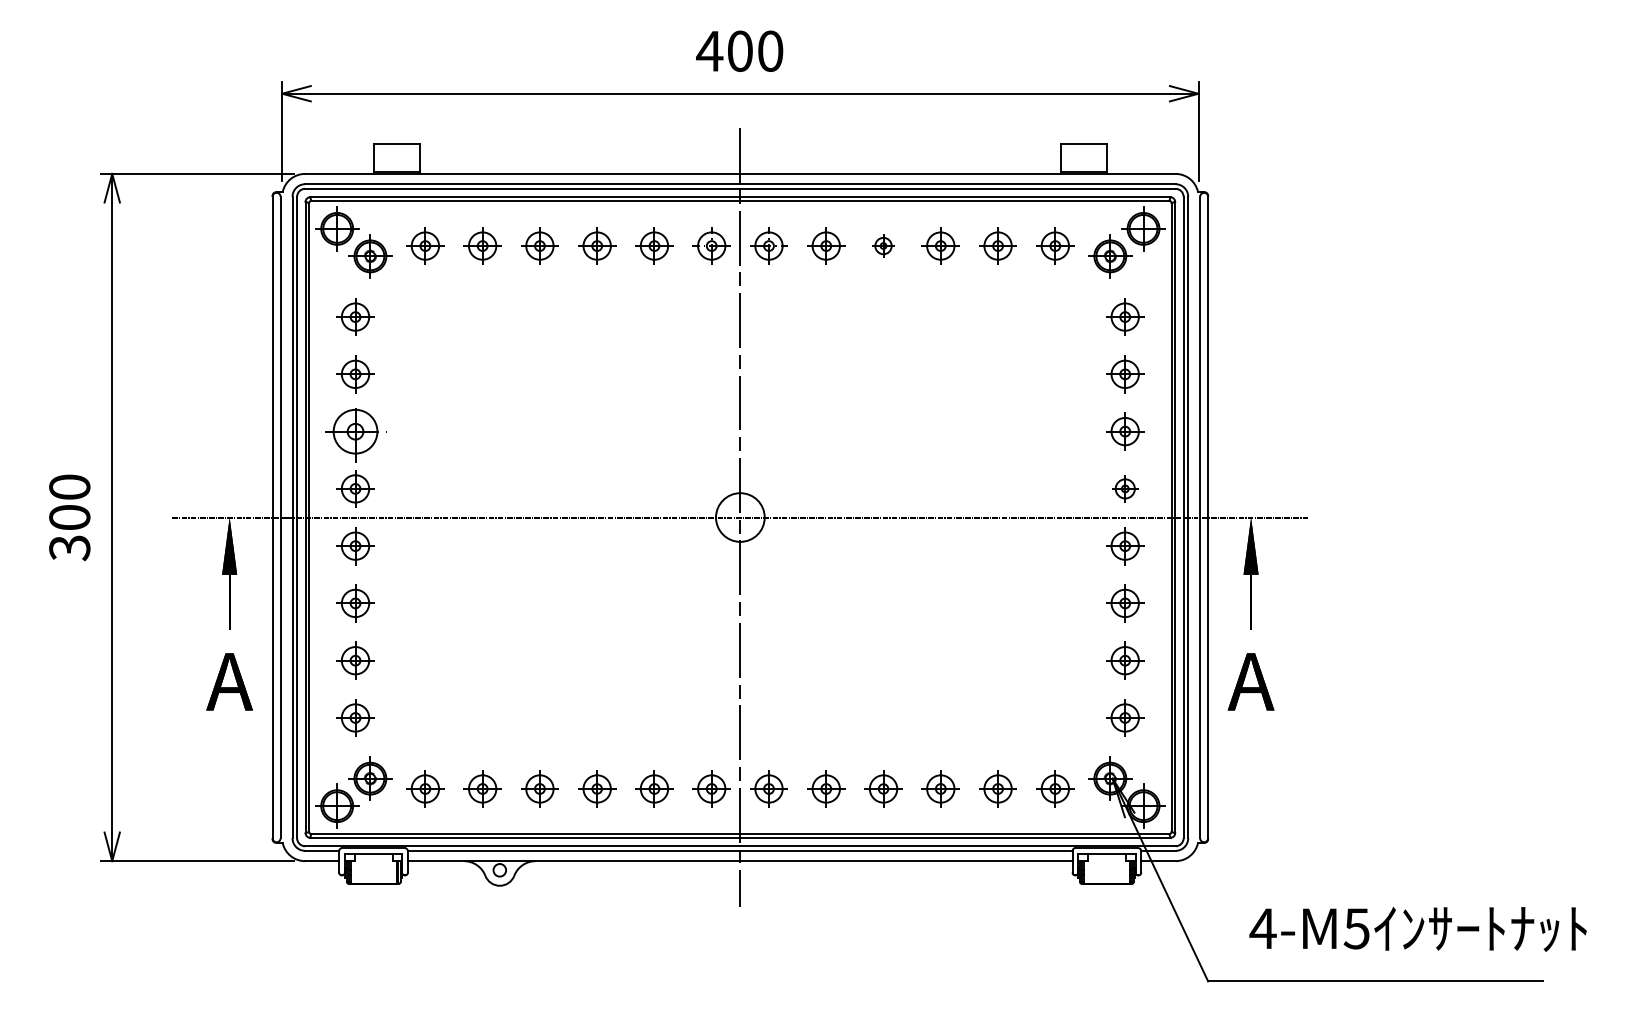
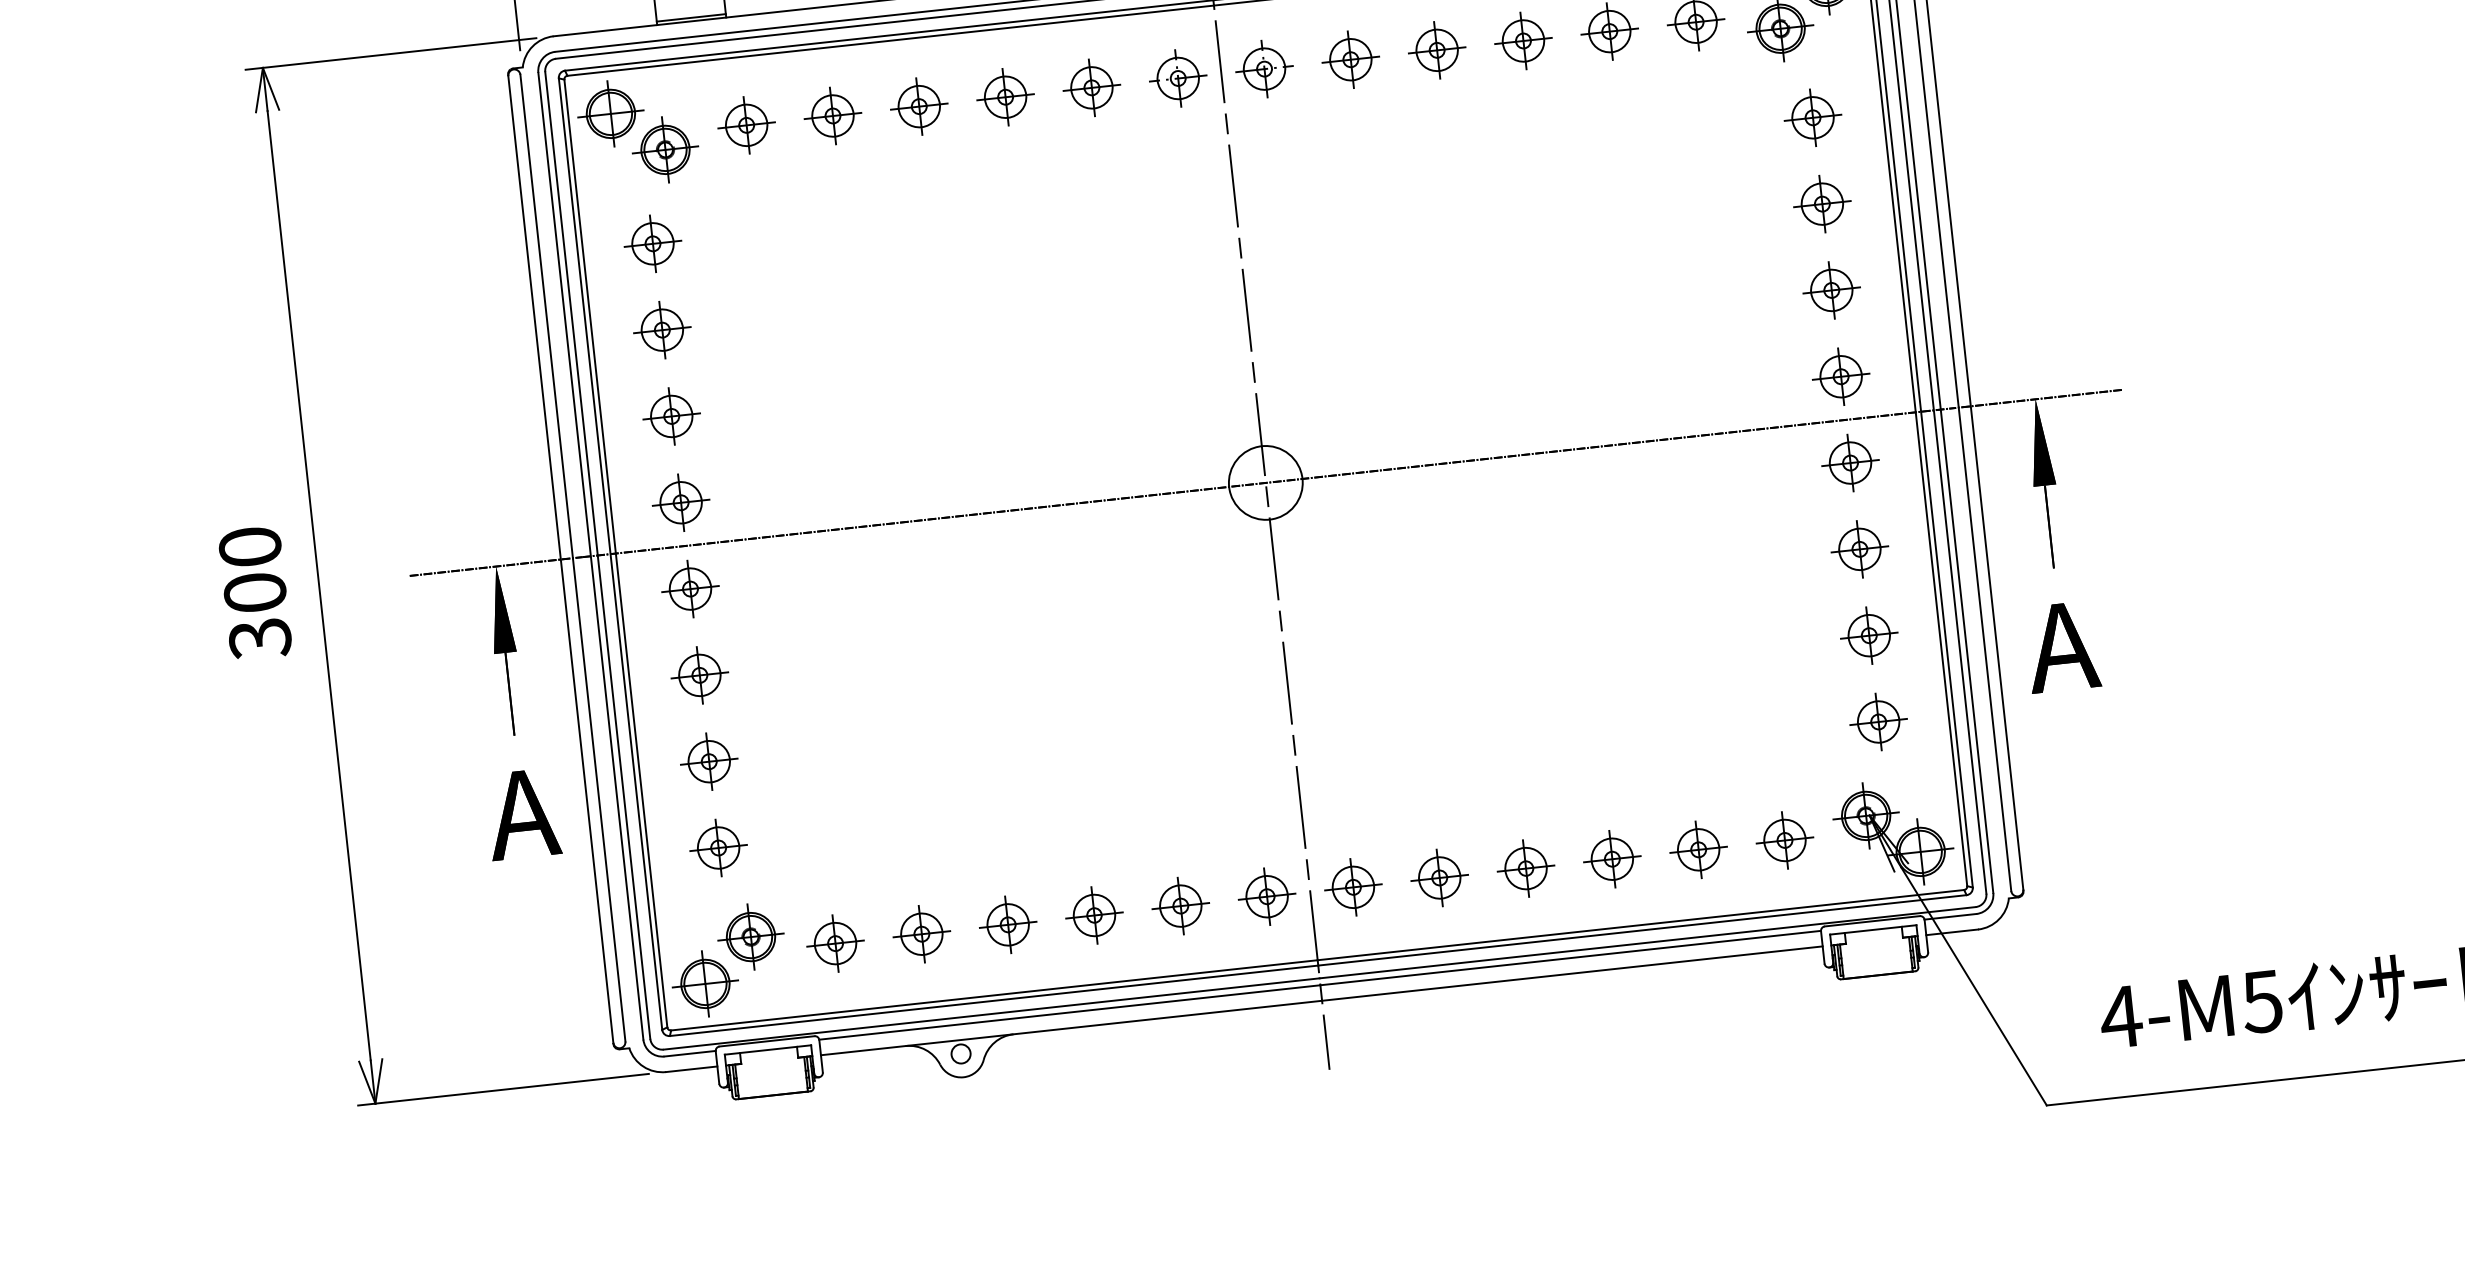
part: (883, 245) -> (1437, 49), size x1.67
part: (355, 431) -> (671, 416), size x0.62
part: (1125, 488) -> (1841, 376), size x1.43

